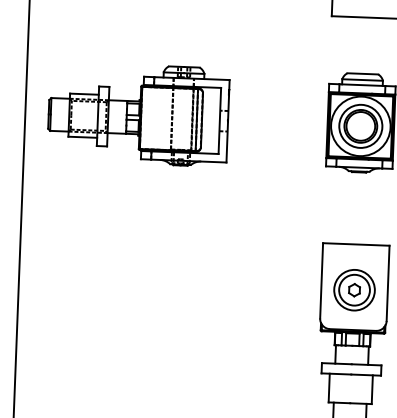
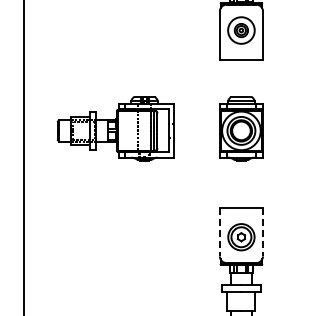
part: (137, 114) -> (115, 128), moved
line: (321, 281) -> (219, 232), solid -> dashed
line: (388, 284) -> (263, 232), solid -> dashed

